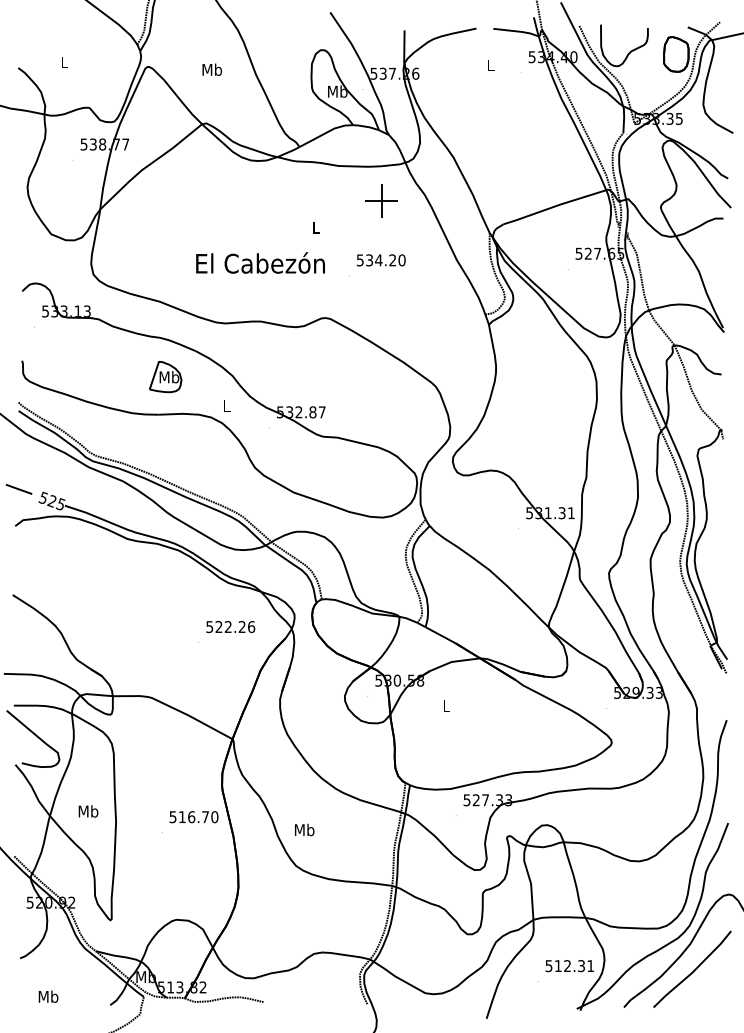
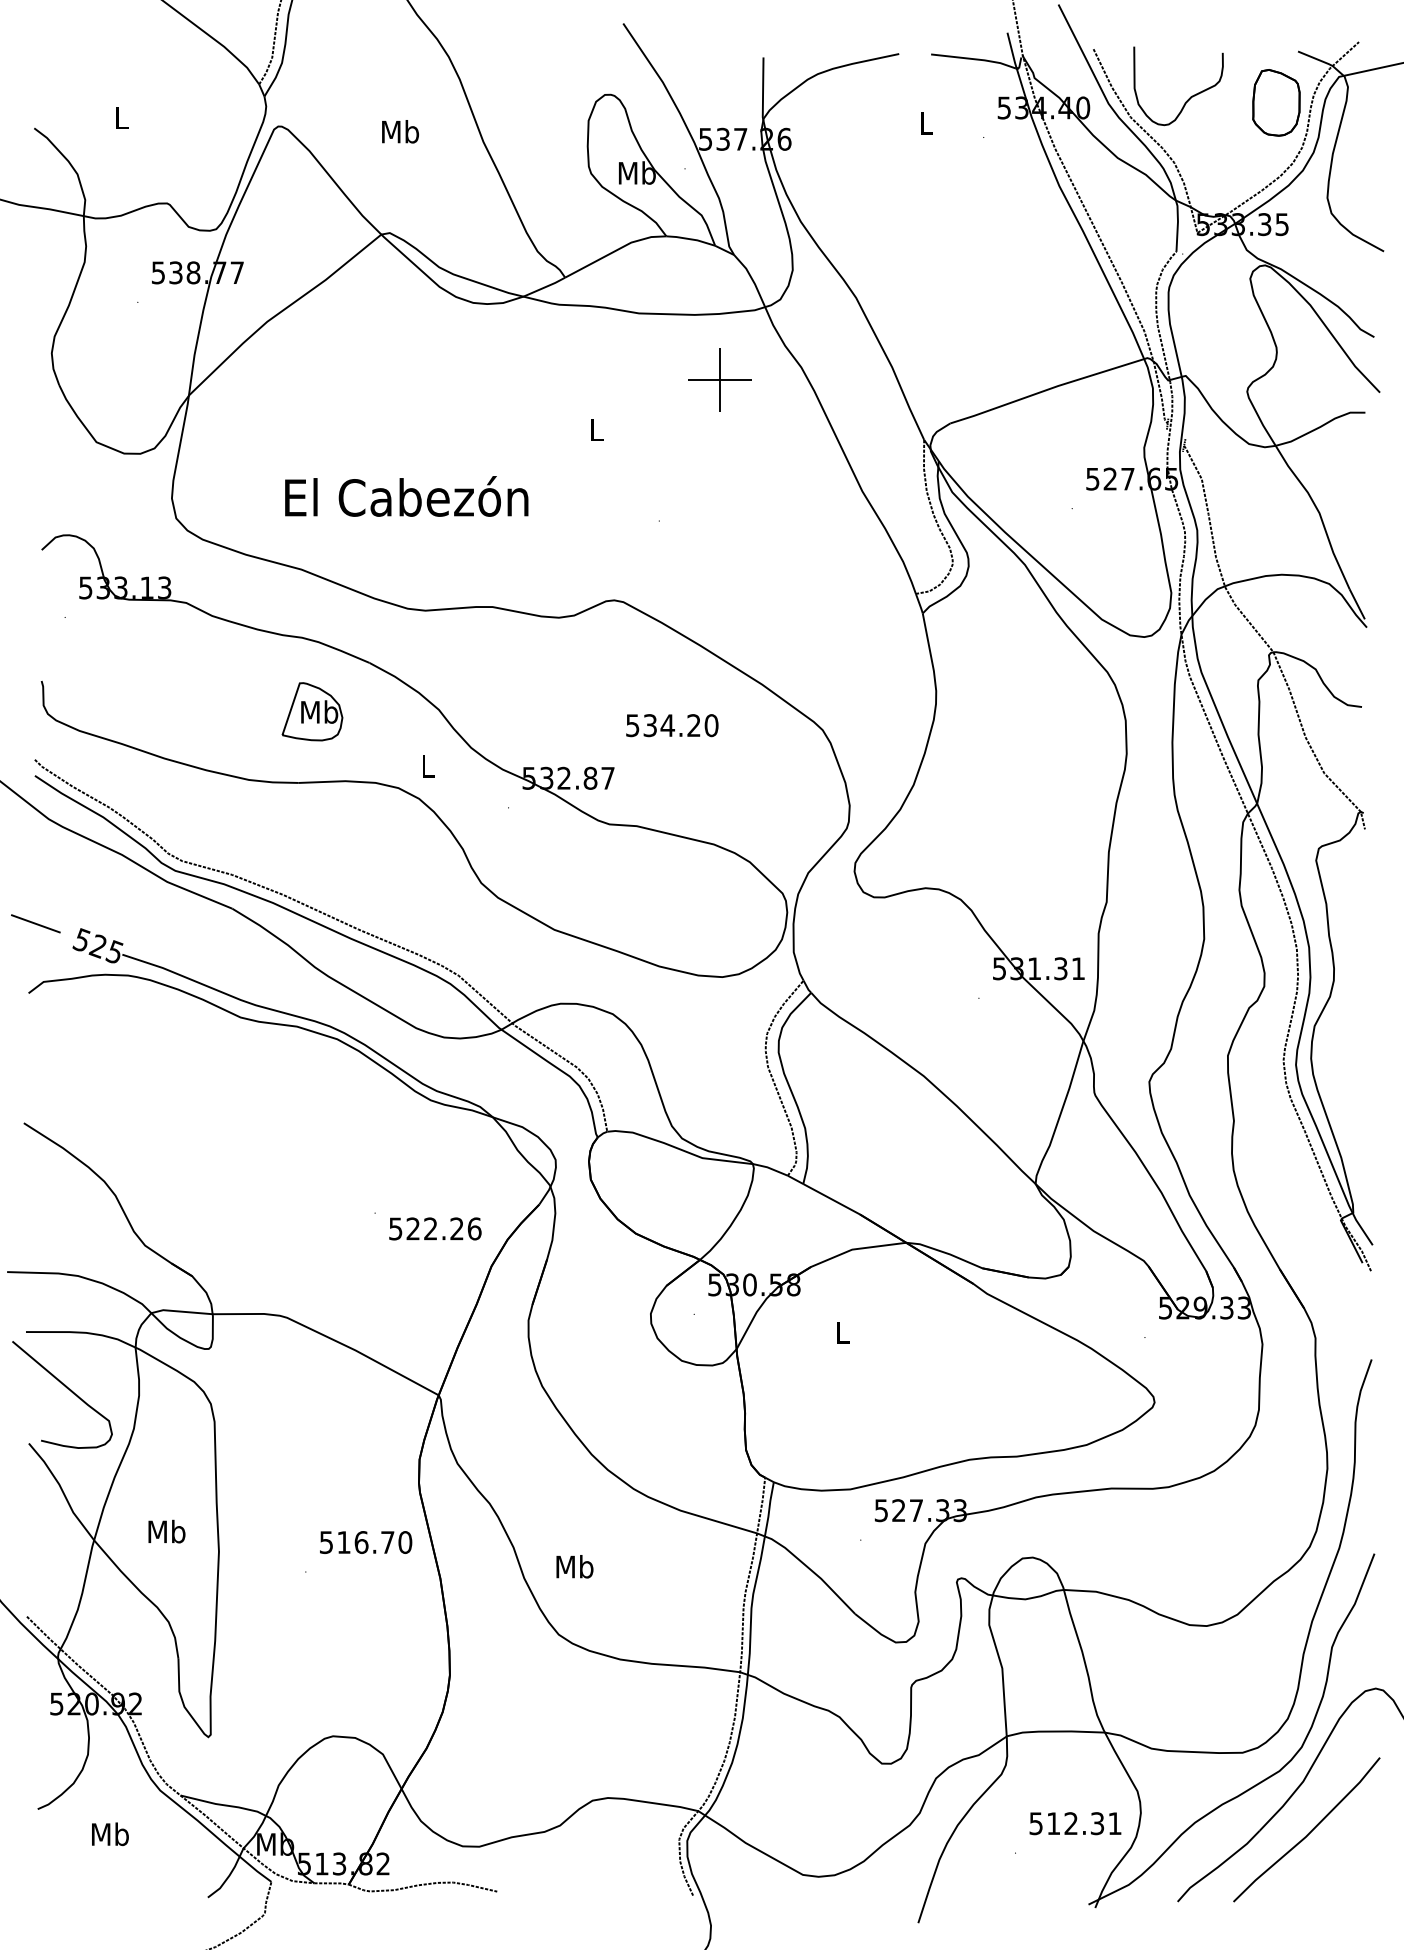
text: (380, 260) -> (670, 725), moved
text: (260, 262) -> (406, 495), moved
text: (230, 627) -> (434, 1229), moved
text: (48, 996) -> (110, 1833), moved

